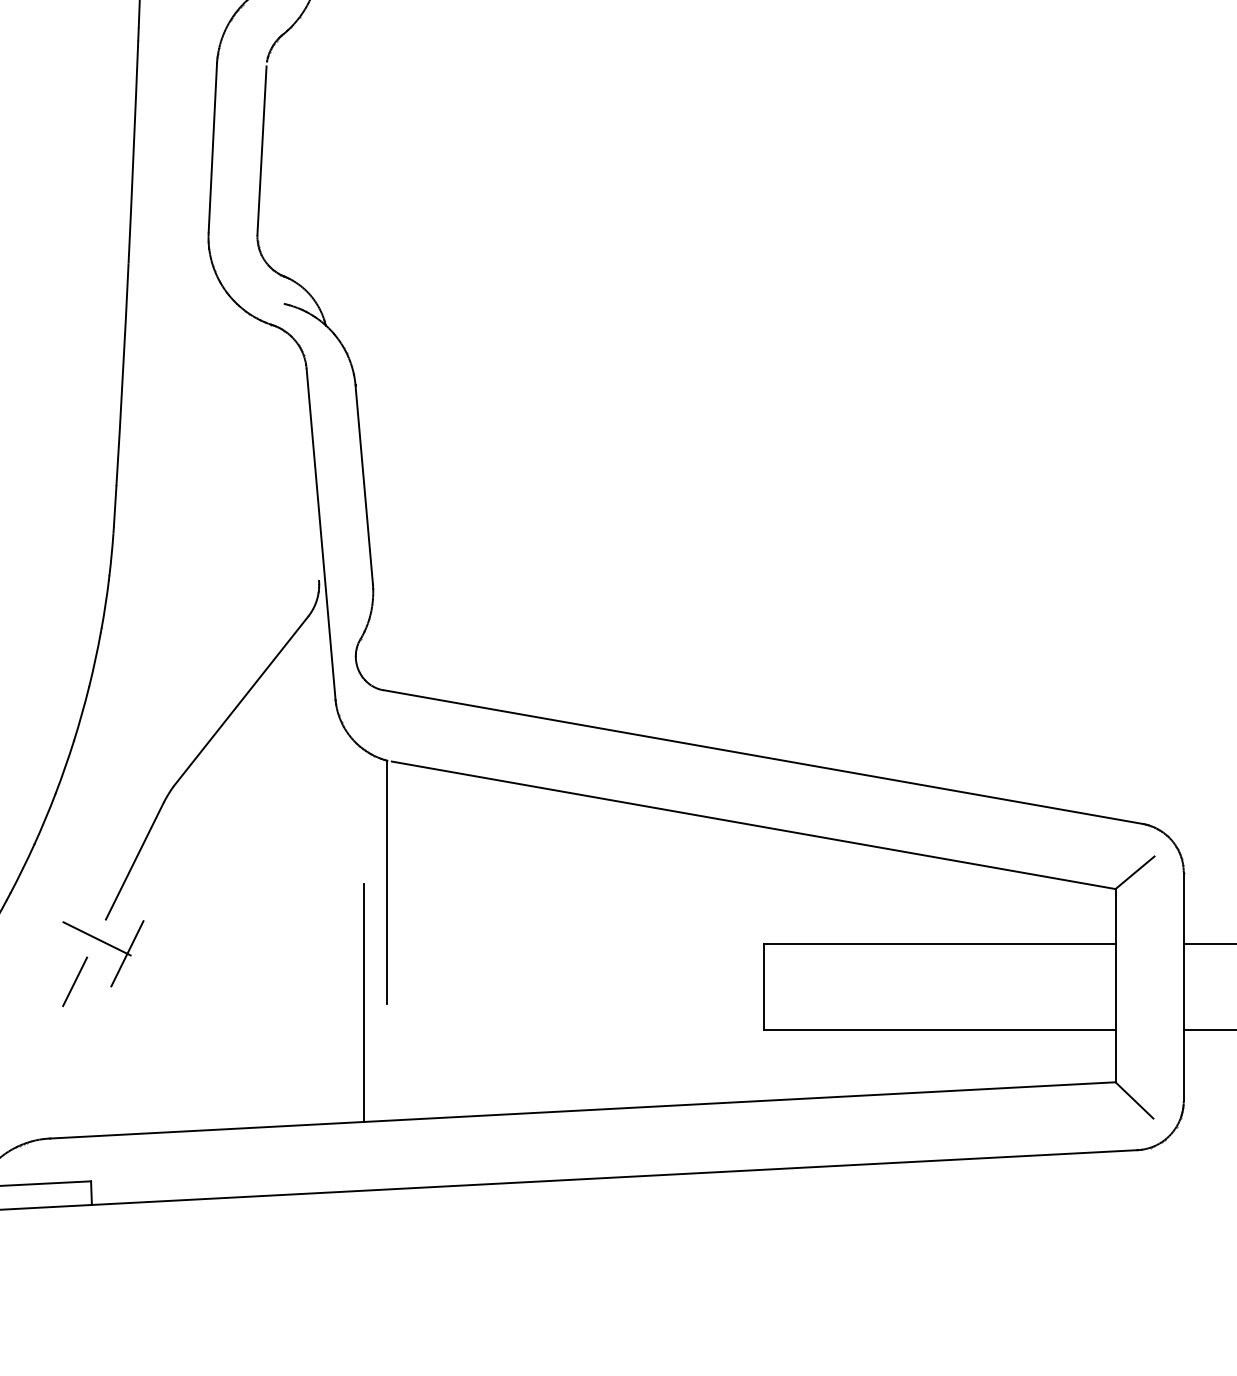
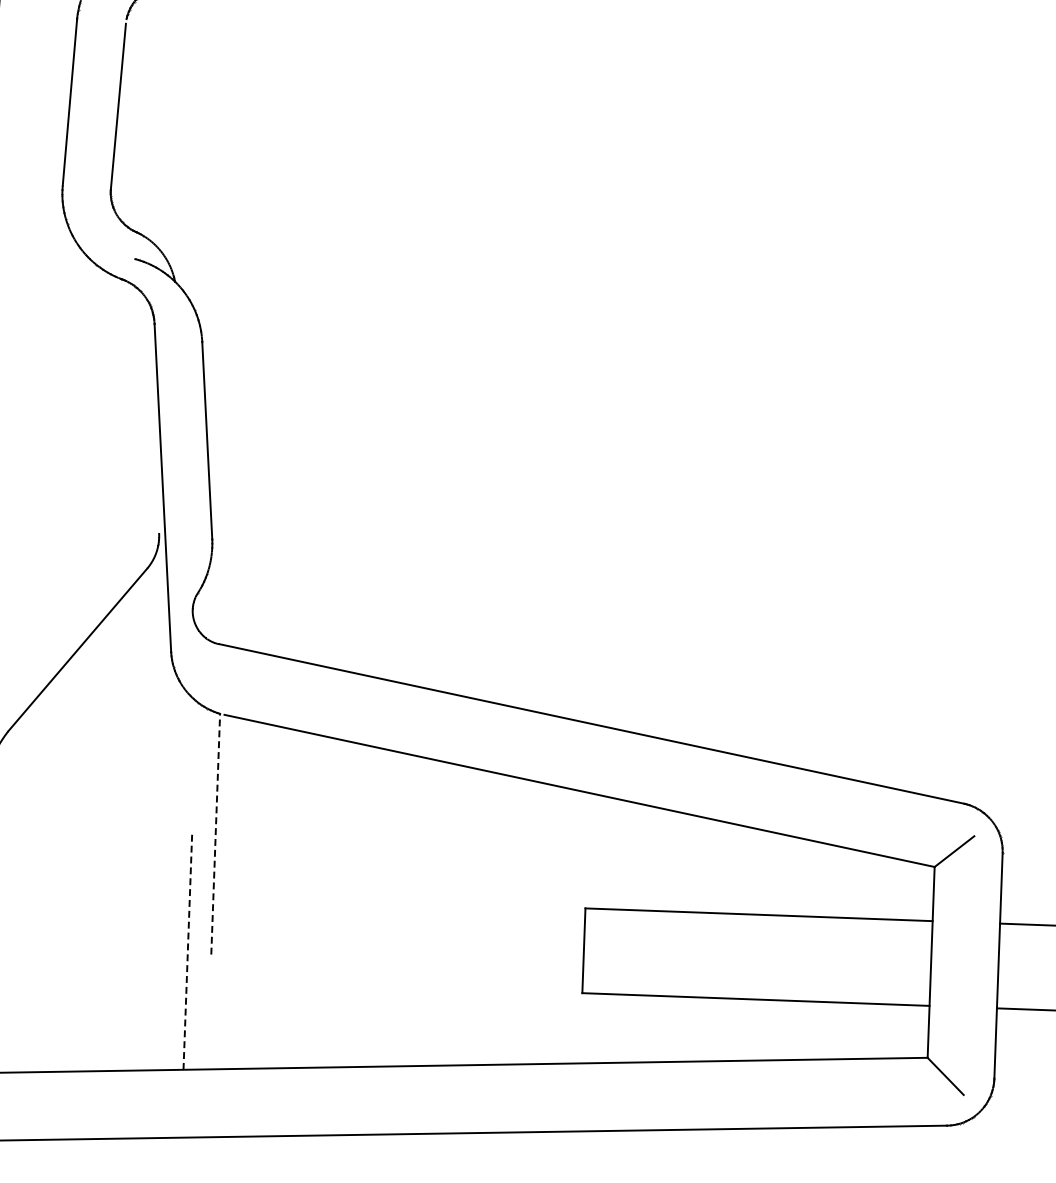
line: (387, 882) -> (215, 834), solid -> dashed
line: (363, 1002) -> (187, 951), solid -> dashed

